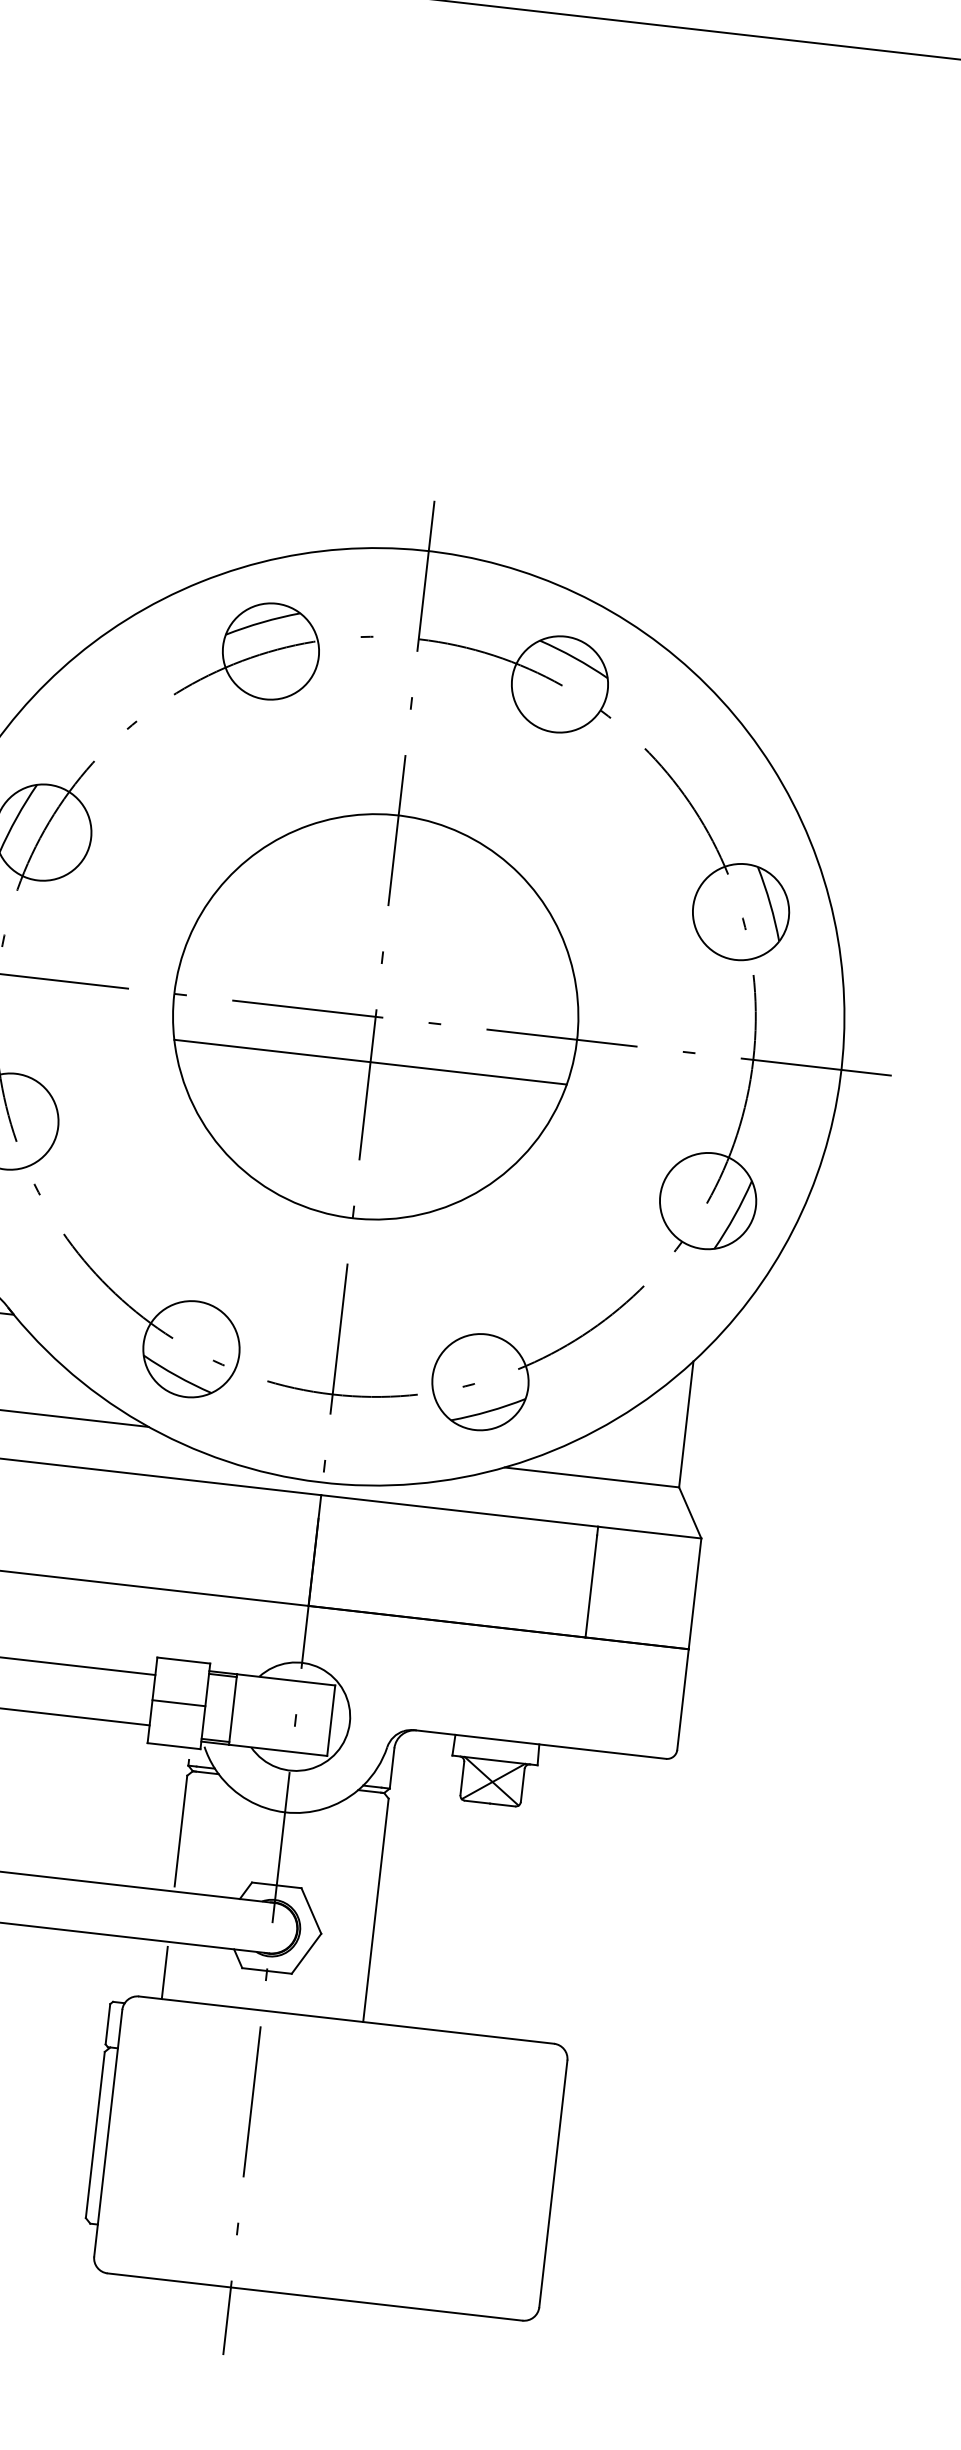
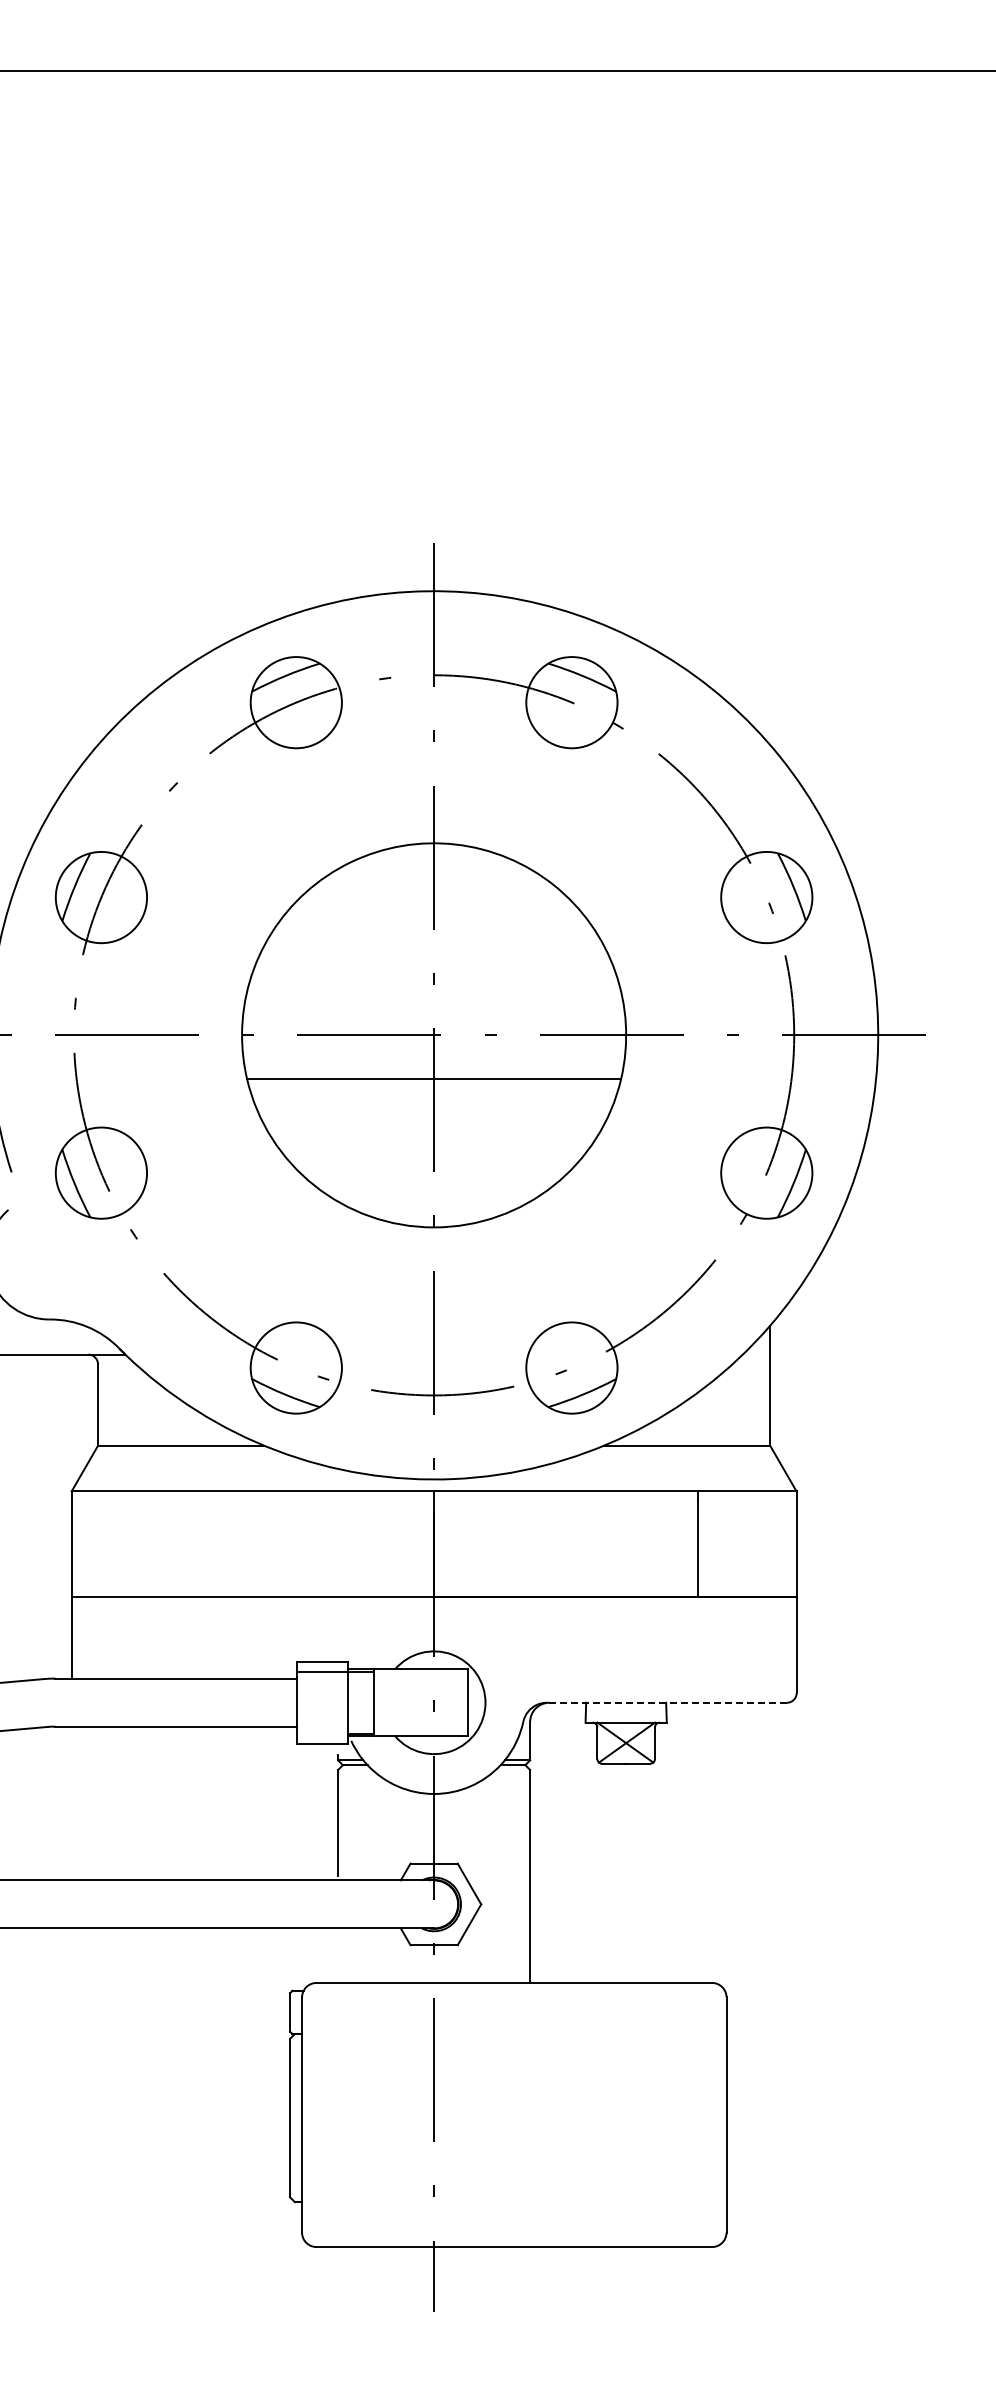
line: (178, 1703) -> (322, 1671), moved
line: (539, 1744) -> (666, 1702), solid -> dashed
line: (165, 1972) -> (338, 1957), removed

